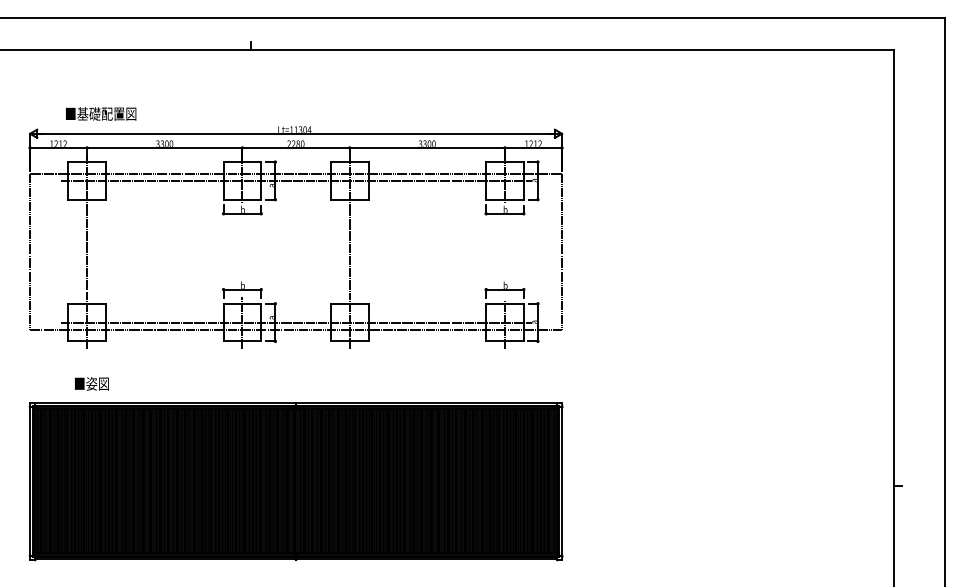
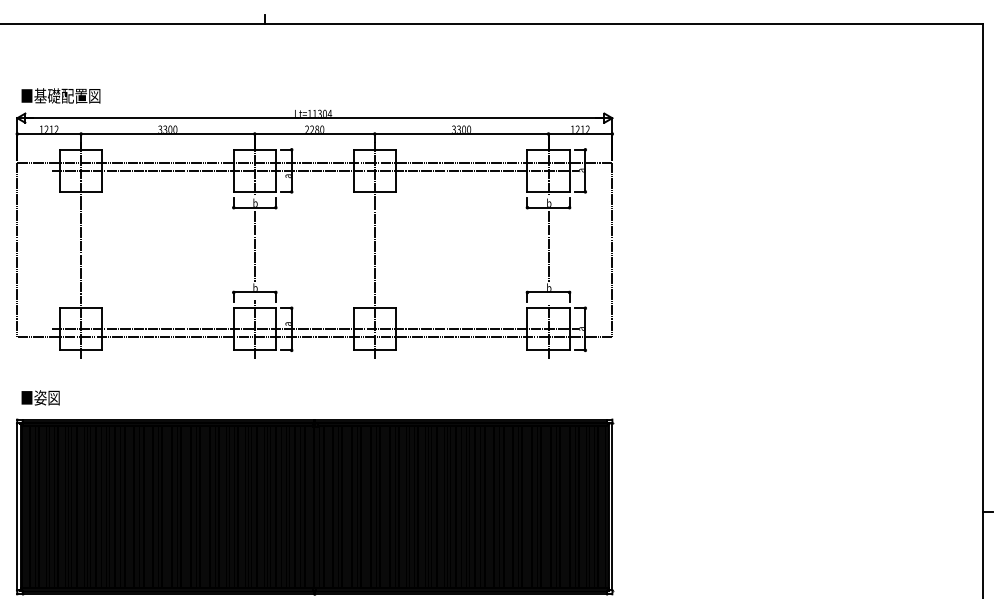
text: (101, 113) -> (61, 95), moved
line: (242, 248) -> (254, 246), added
line: (505, 248) -> (549, 246), added
text: (91, 383) -> (40, 397), moved

